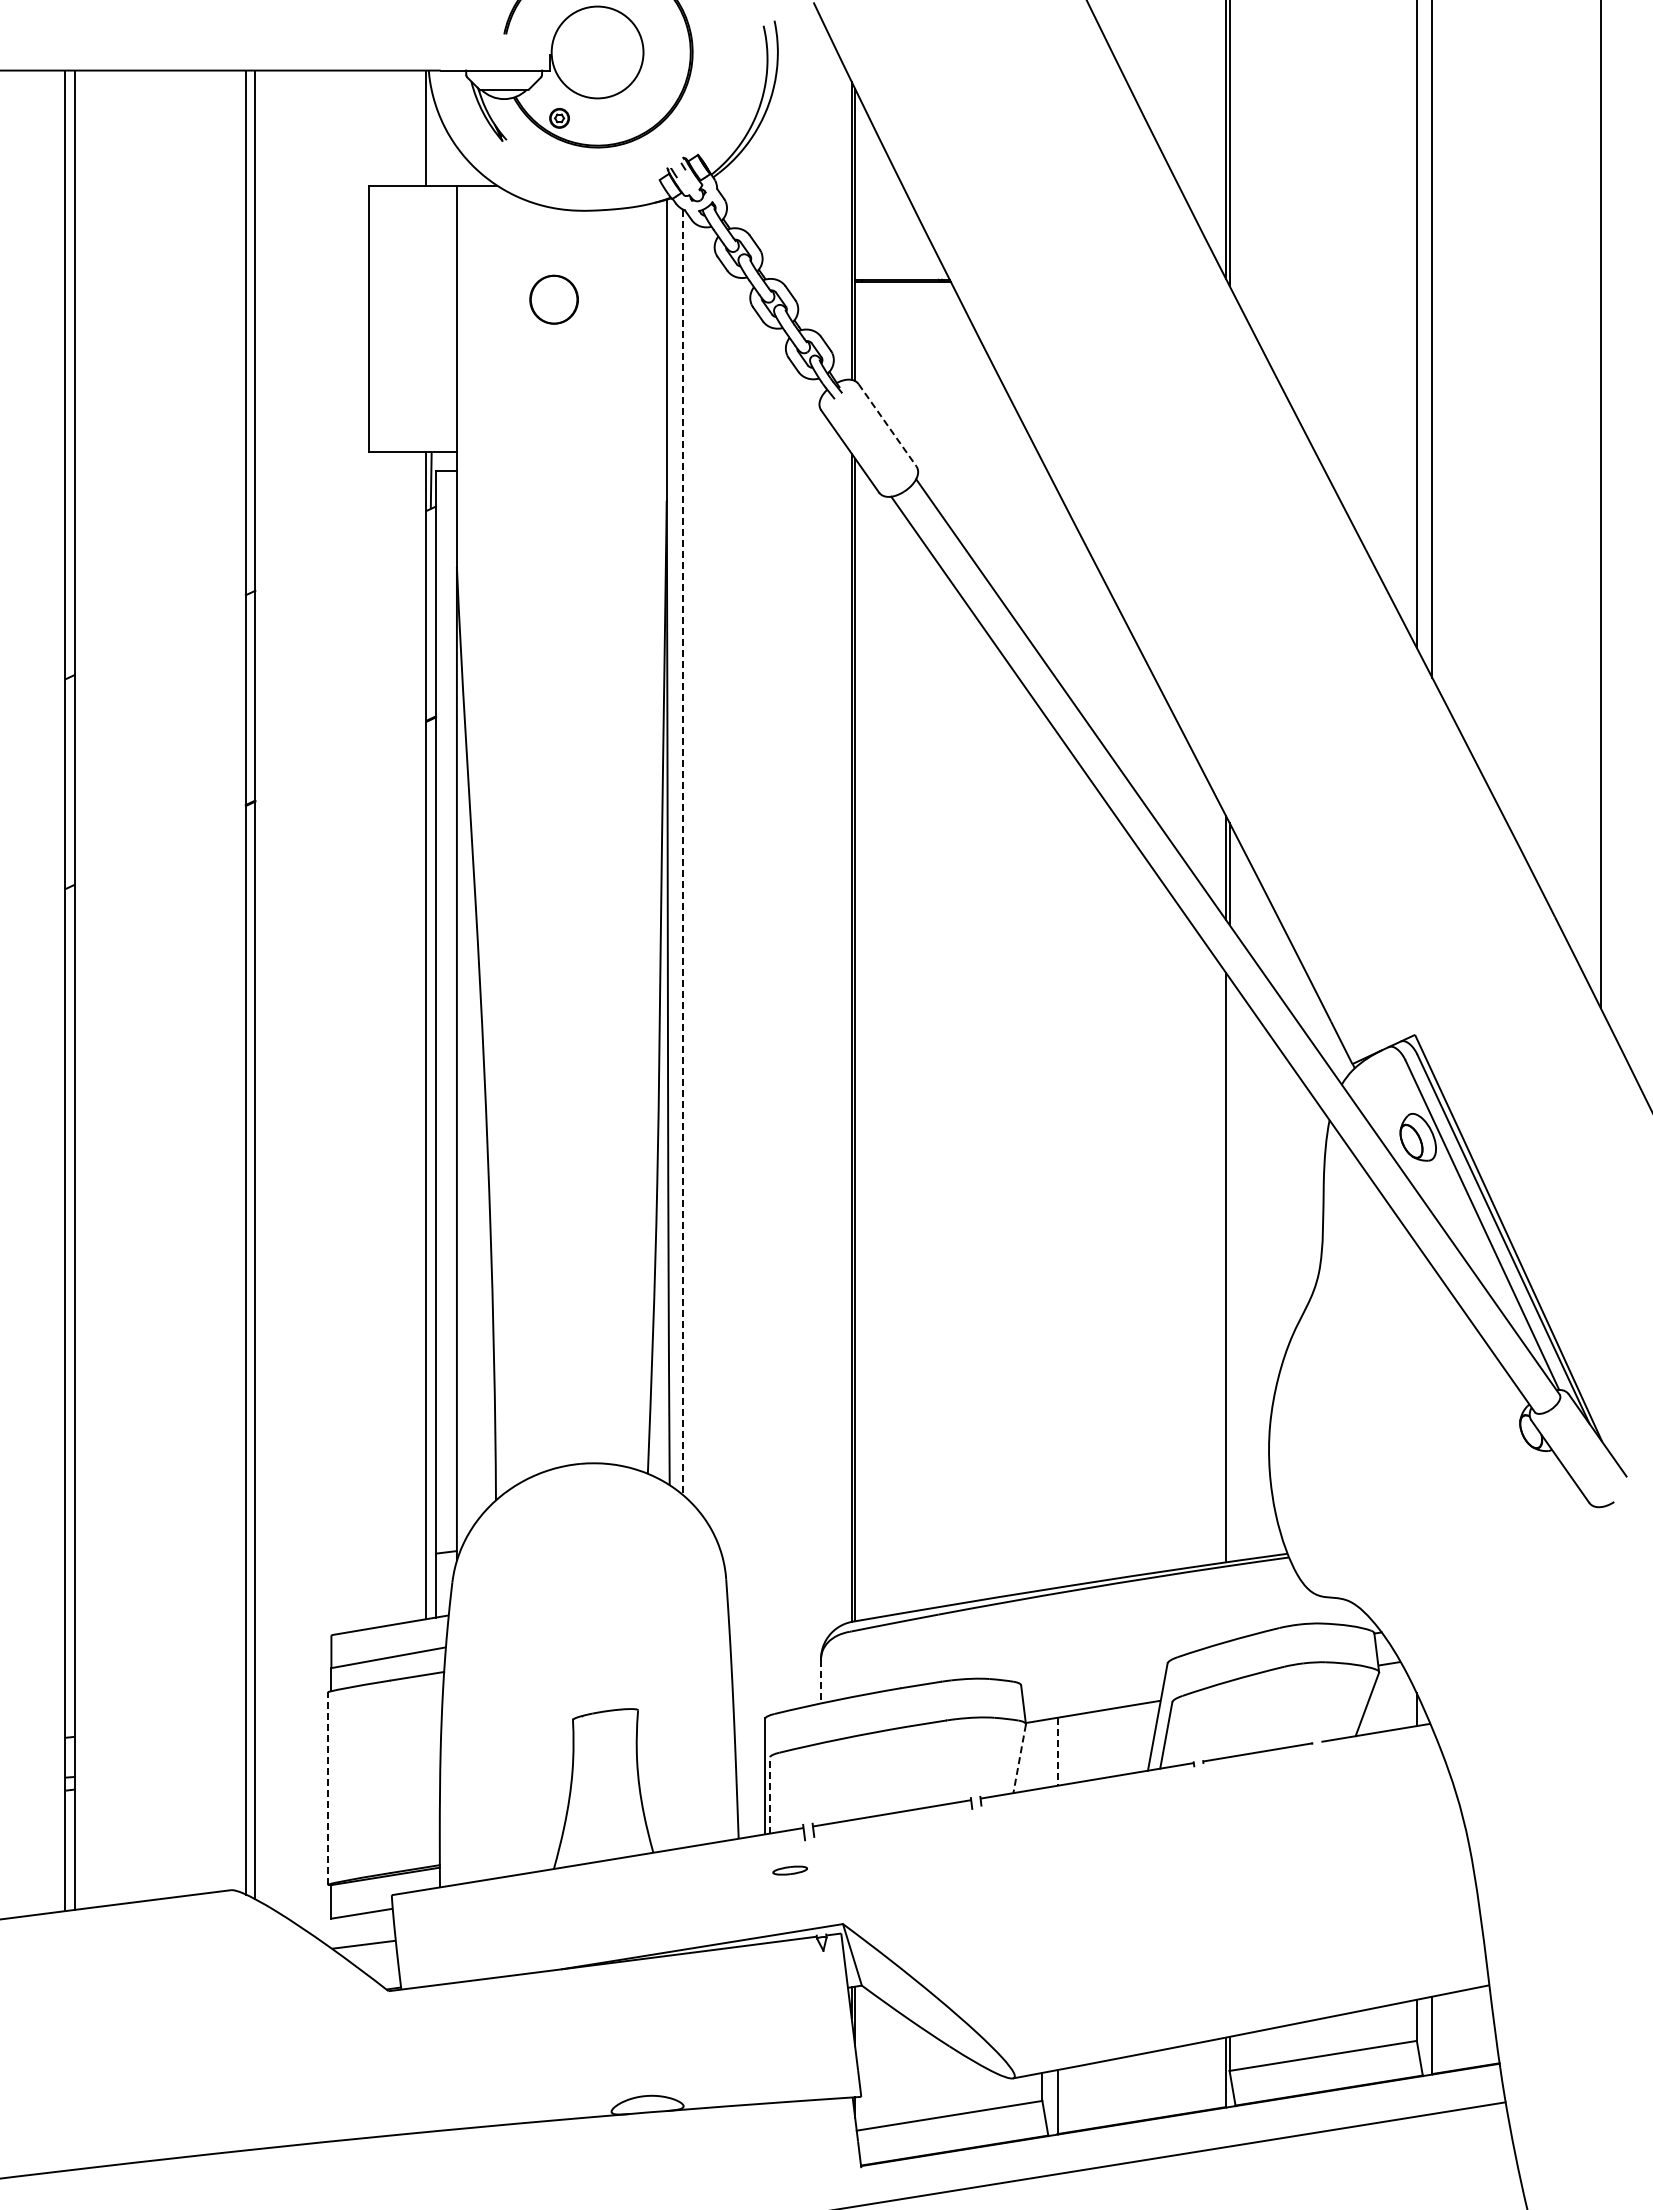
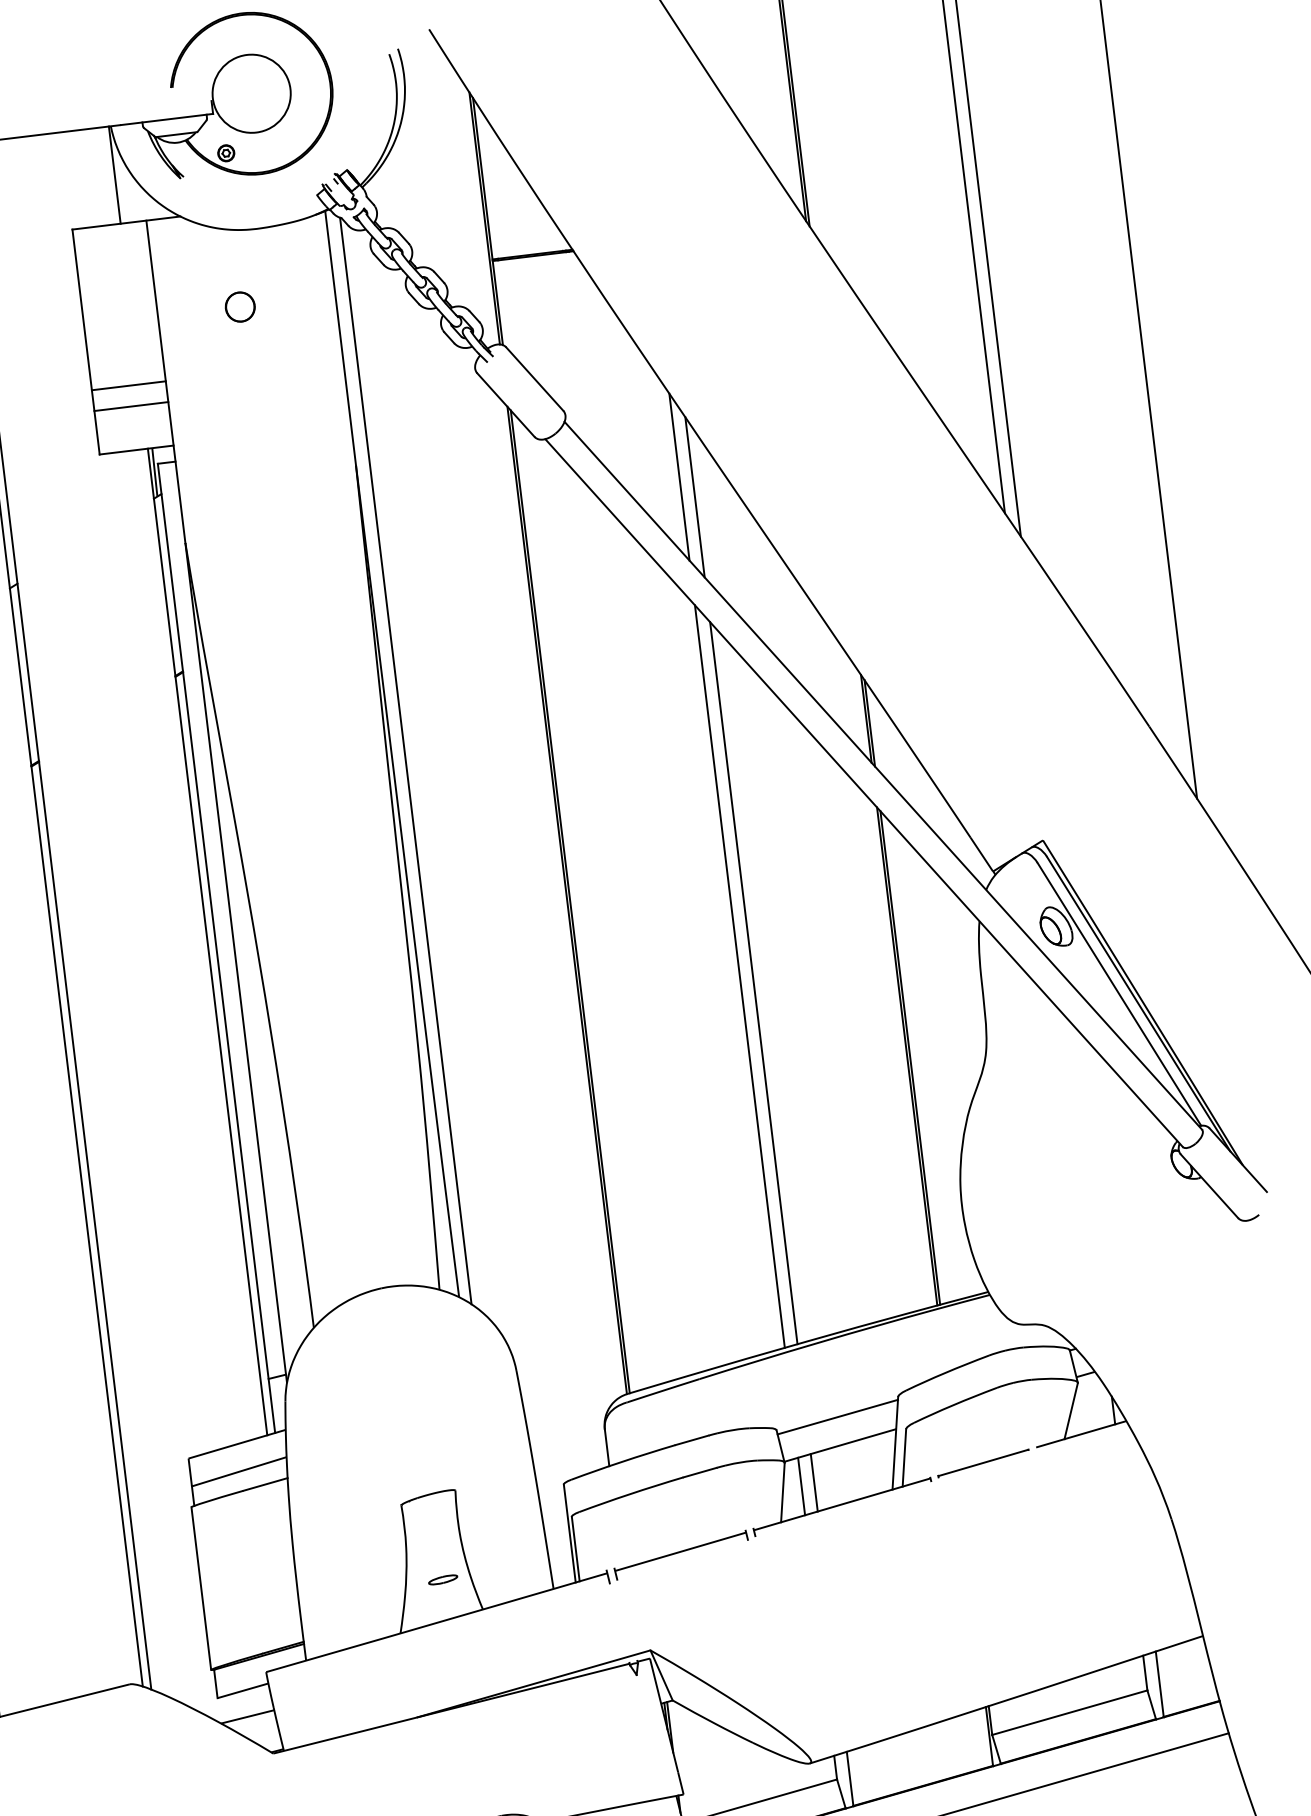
part: (554, 299) -> (240, 306), size x0.71
line: (412, 375) -> (128, 385), added
line: (412, 400) -> (130, 406), added
line: (887, 425) -> (534, 379), dashed -> solid
line: (1042, 559) -> (679, 476), added
line: (1057, 585) -> (694, 497), added
line: (683, 852) -> (406, 761), dashed -> solid
line: (1042, 1150) -> (739, 976), added
line: (1057, 1160) -> (753, 983), added
line: (1229, 1269) -> (910, 1057), added
line: (1093, 1678) -> (837, 1417), added
line: (821, 1681) -> (607, 1447), dashed -> solid
line: (1057, 1752) -> (814, 1483), dashed -> solid
line: (1042, 1754) -> (801, 1486), added
line: (1019, 1758) -> (782, 1492), dashed -> solid
line: (327, 1788) -> (200, 1588), dashed -> solid
line: (770, 1794) -> (575, 1548), dashed -> solid
part: (789, 1870) -> (442, 1579), moved

